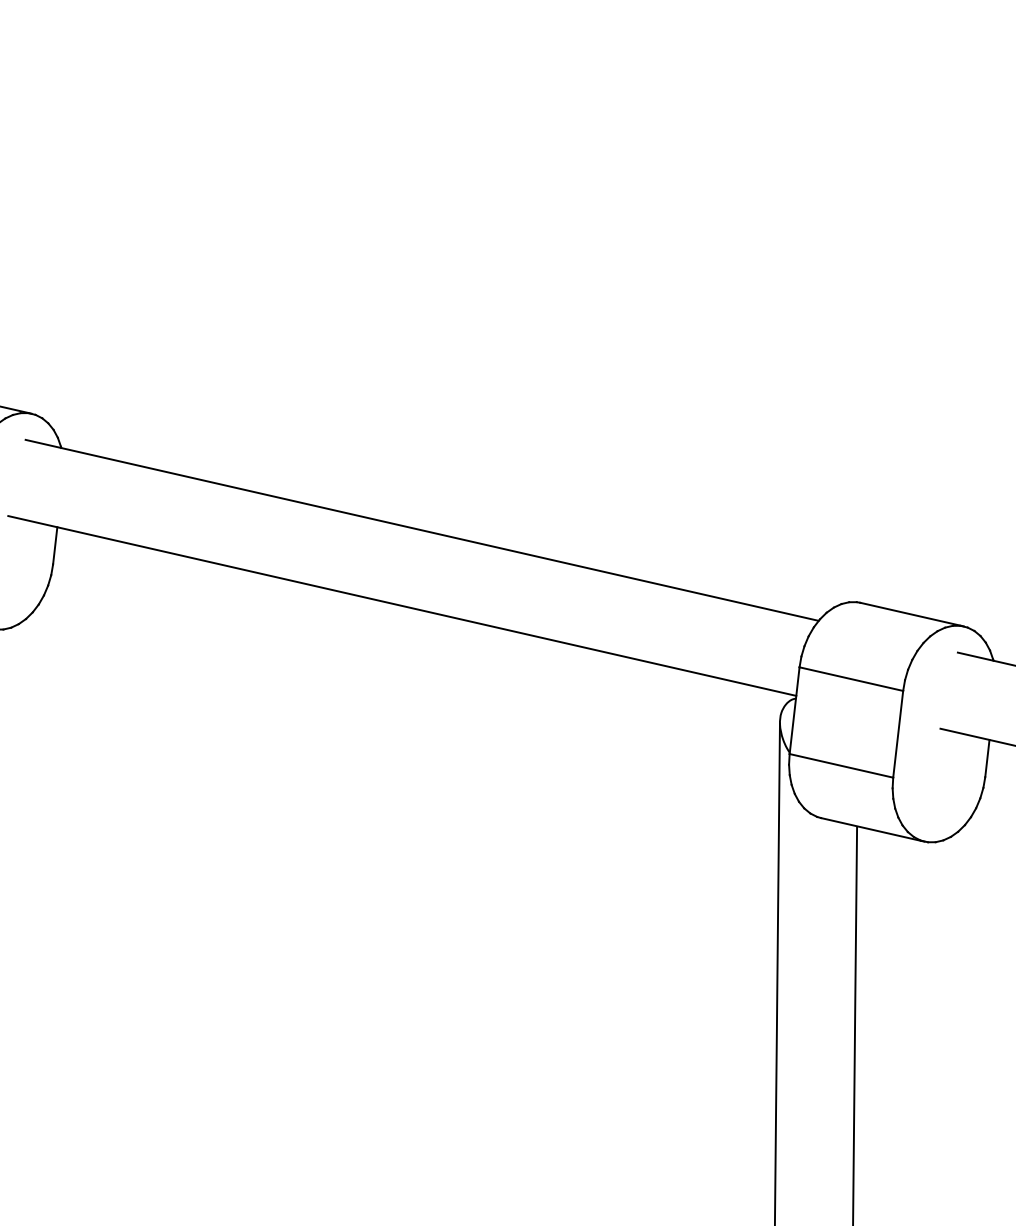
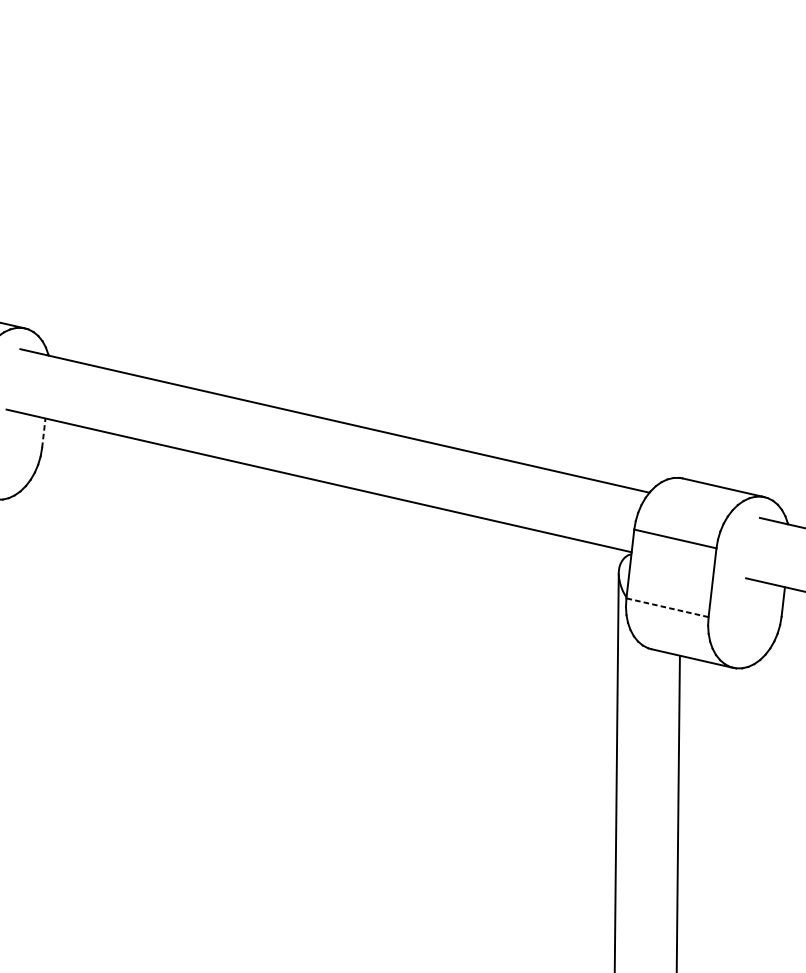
line: (55, 545) -> (44, 432), solid -> dashed
line: (840, 765) -> (666, 607), solid -> dashed

